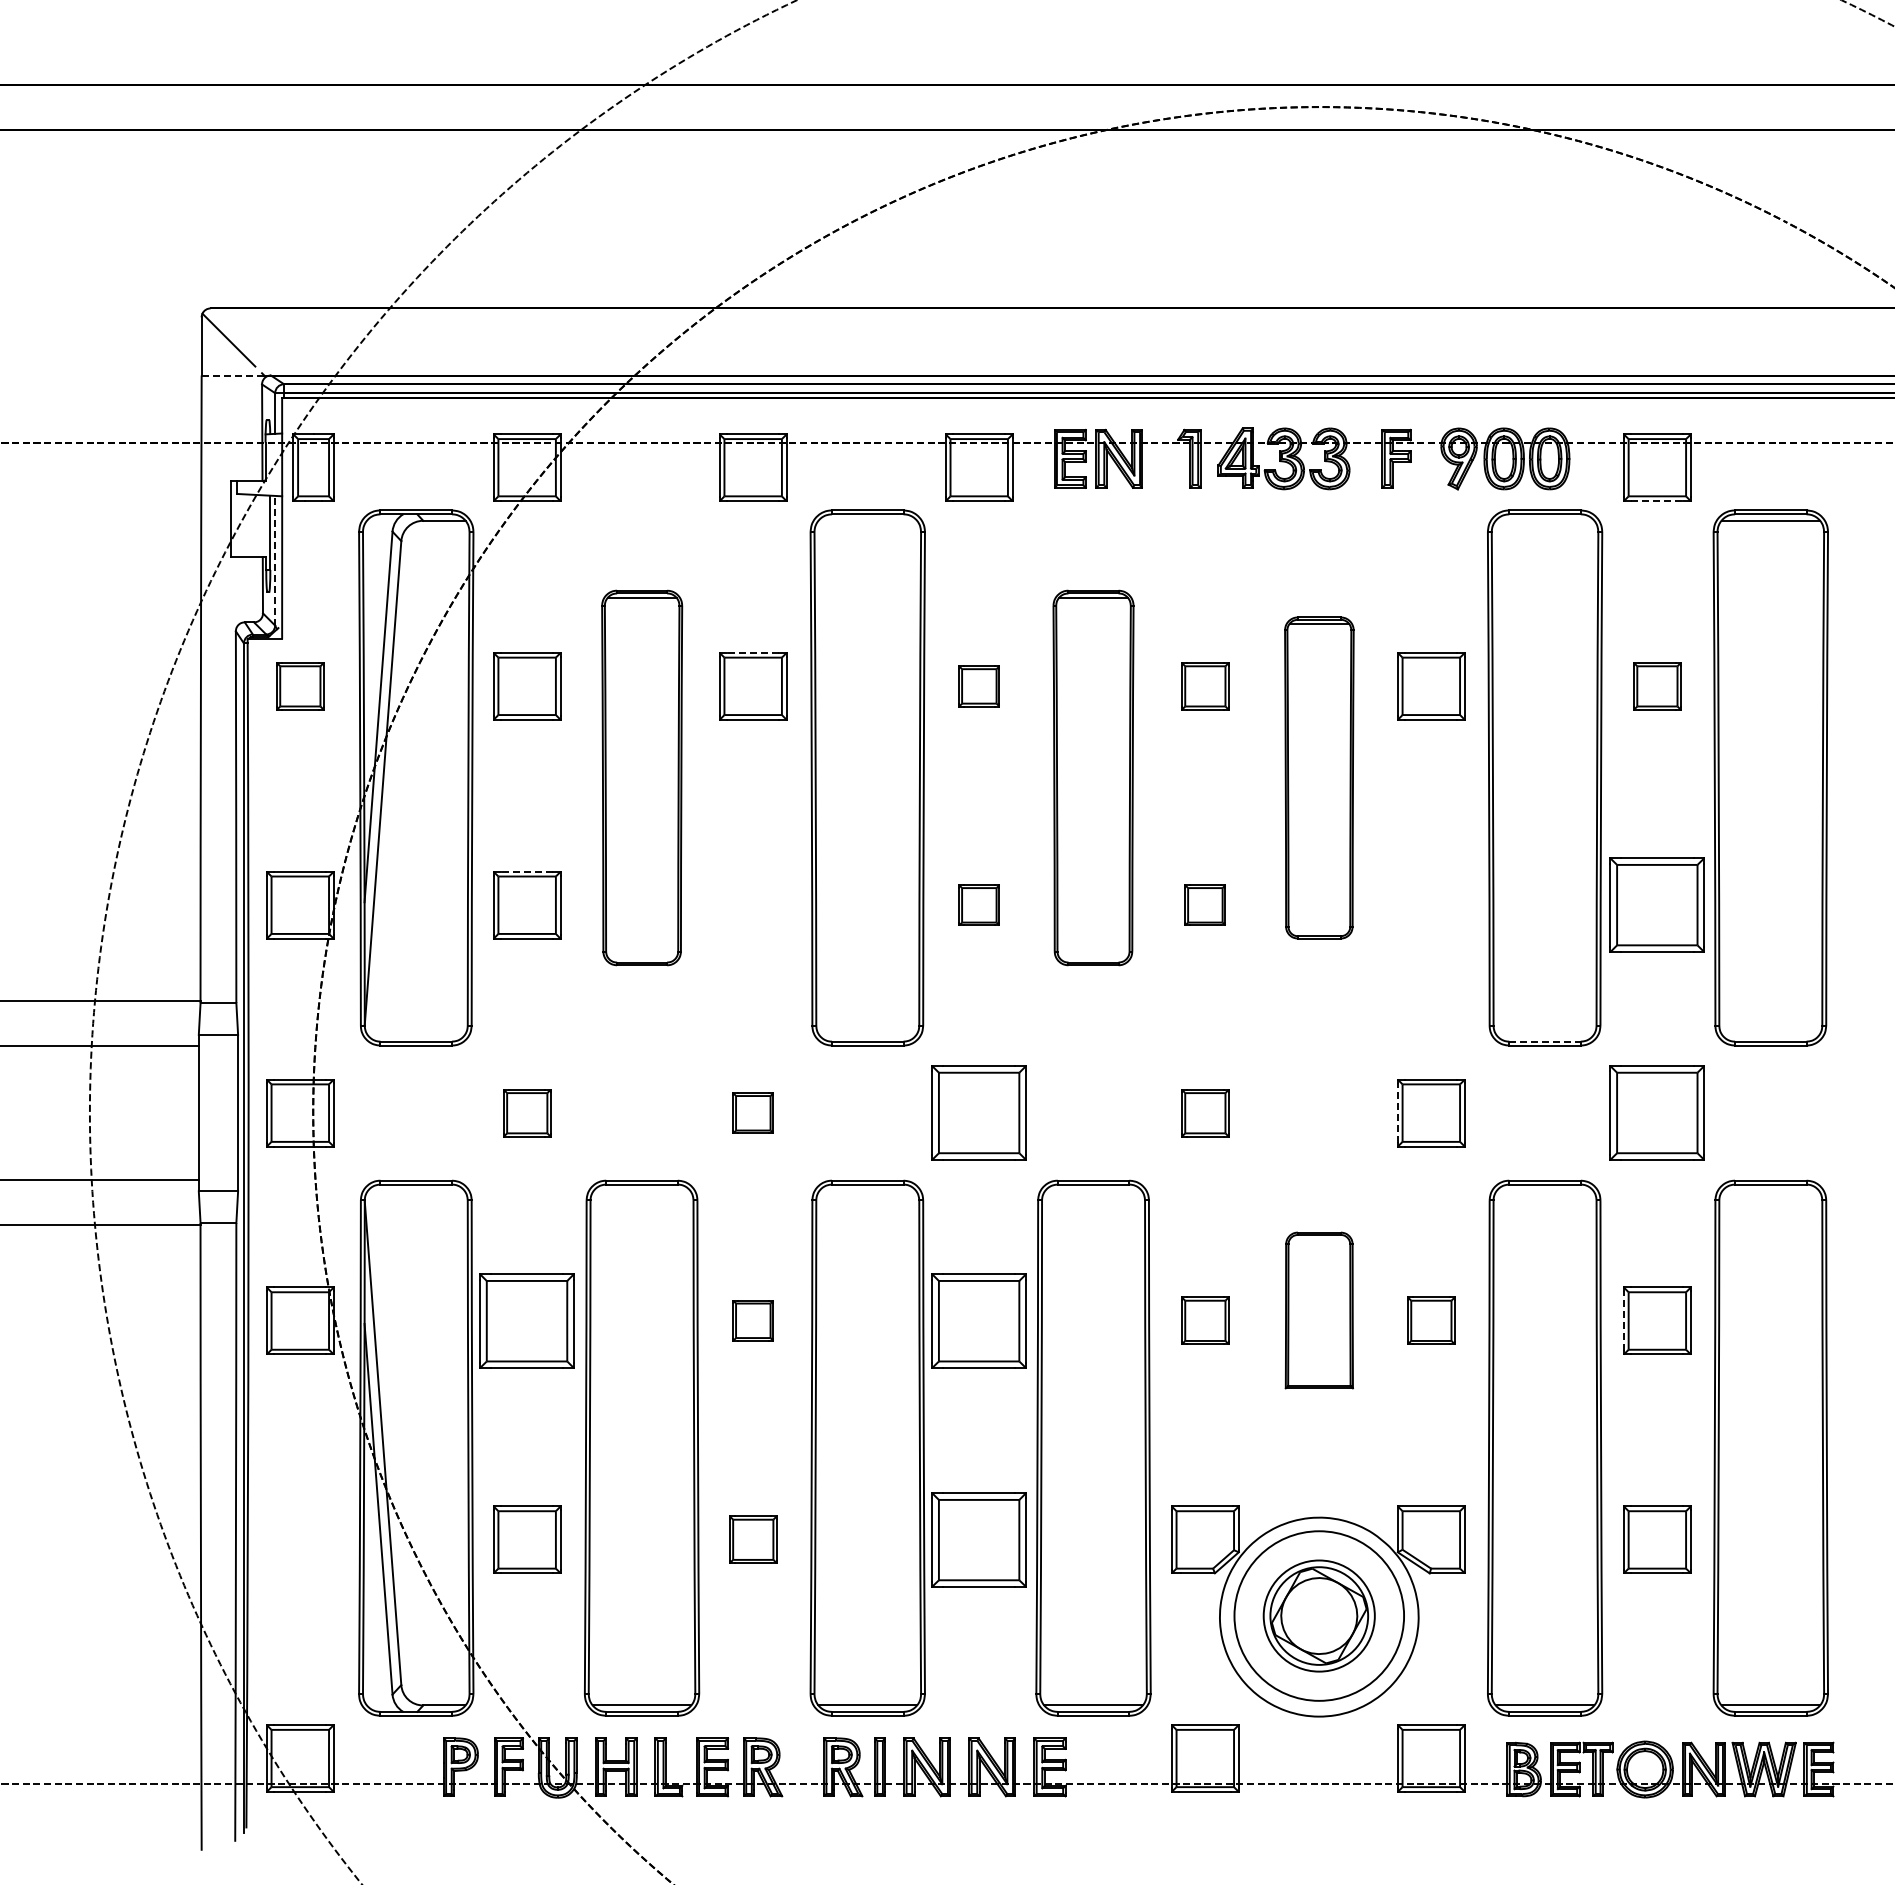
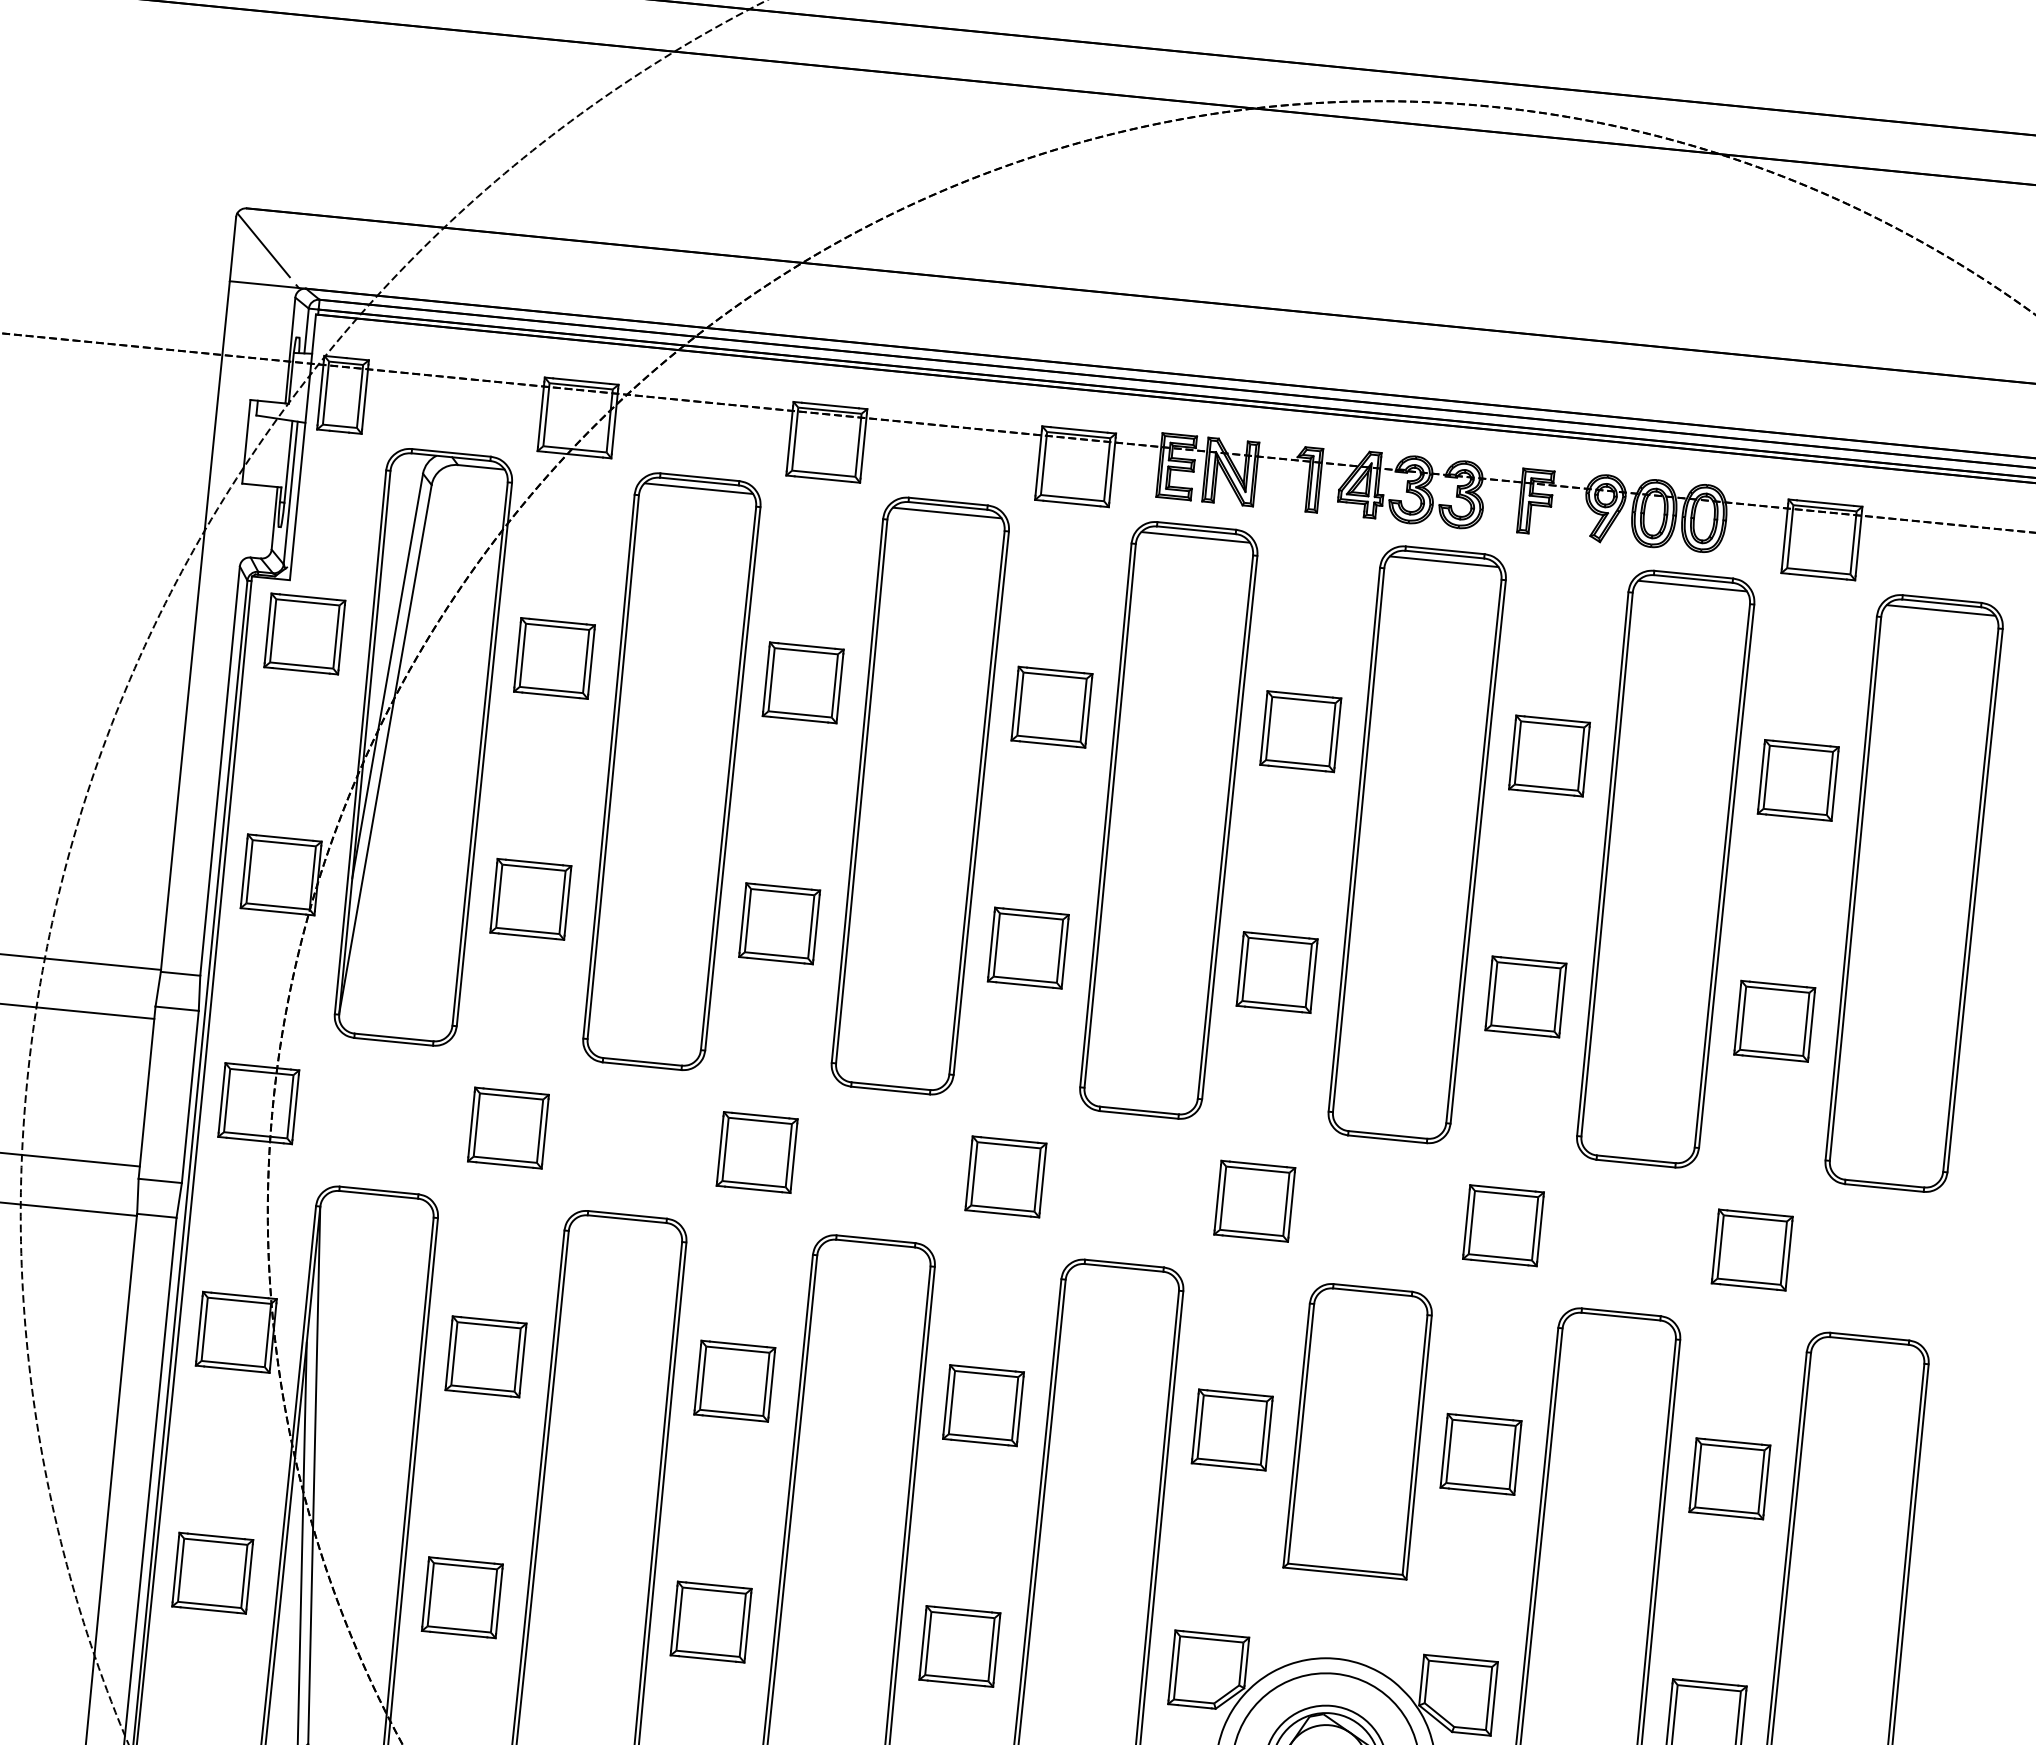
line: (233, 375) -> (264, 284), dashed -> solid
line: (1657, 501) -> (1818, 576), dashed -> solid
line: (867, 520) -> (946, 512), added
line: (1545, 520) -> (1693, 585), added
line: (275, 560) -> (291, 492), dashed -> solid
line: (753, 652) -> (807, 645), dashed -> solid
part: (300, 686) -> (305, 634), size x1.43
part: (979, 686) -> (1052, 707), size x1.67
part: (1205, 686) -> (1301, 731), size x1.43
part: (1657, 686) -> (1798, 780), size x1.43
part: (642, 777) -> (671, 771), size x1.43
part: (1093, 777) -> (1167, 819), size x1.43
part: (1319, 777) -> (1416, 844), size x1.67
line: (527, 871) -> (534, 862), dashed -> solid
part: (753, 905) -> (779, 924), added
part: (979, 905) -> (1028, 948), size x1.67
part: (1205, 905) -> (1277, 972), size x1.67
part: (1431, 905) -> (1526, 997), added
part: (1657, 905) -> (1774, 1021), size x0.71
line: (1545, 1041) -> (1636, 1159), dashed -> solid
part: (527, 1113) -> (508, 1128), size x1.43
part: (753, 1113) -> (757, 1152), size x1.67
part: (979, 1113) -> (1006, 1177), size x0.71
part: (1205, 1113) -> (1254, 1201), size x1.43
line: (1397, 1113) -> (1466, 1222), dashed -> solid
part: (1657, 1113) -> (1752, 1250), size x0.71
part: (1319, 1310) -> (1359, 1430), size x1.67
part: (527, 1320) -> (486, 1356), size x0.71
part: (753, 1320) -> (735, 1380), size x1.67
part: (979, 1320) -> (983, 1405), size x0.71
part: (1205, 1320) -> (1232, 1429), size x1.43
part: (1431, 1320) -> (1481, 1453), size x1.43
line: (1623, 1320) -> (1692, 1474), dashed -> solid
part: (300, 1539) -> (212, 1572), added
part: (753, 1539) -> (711, 1621), size x1.43
part: (979, 1539) -> (960, 1646), size x0.71

